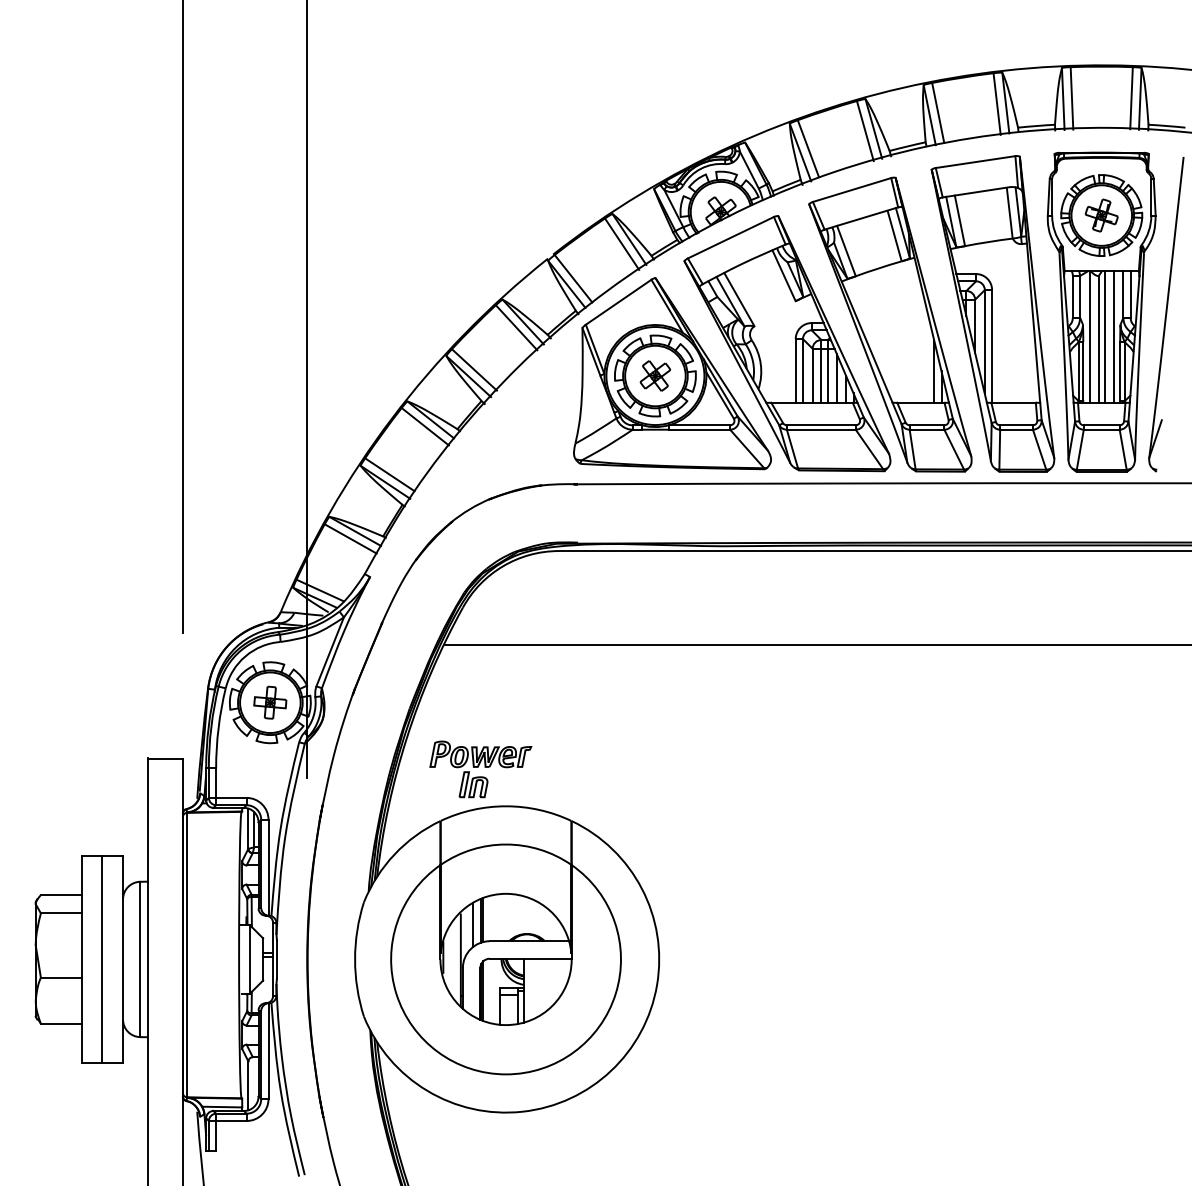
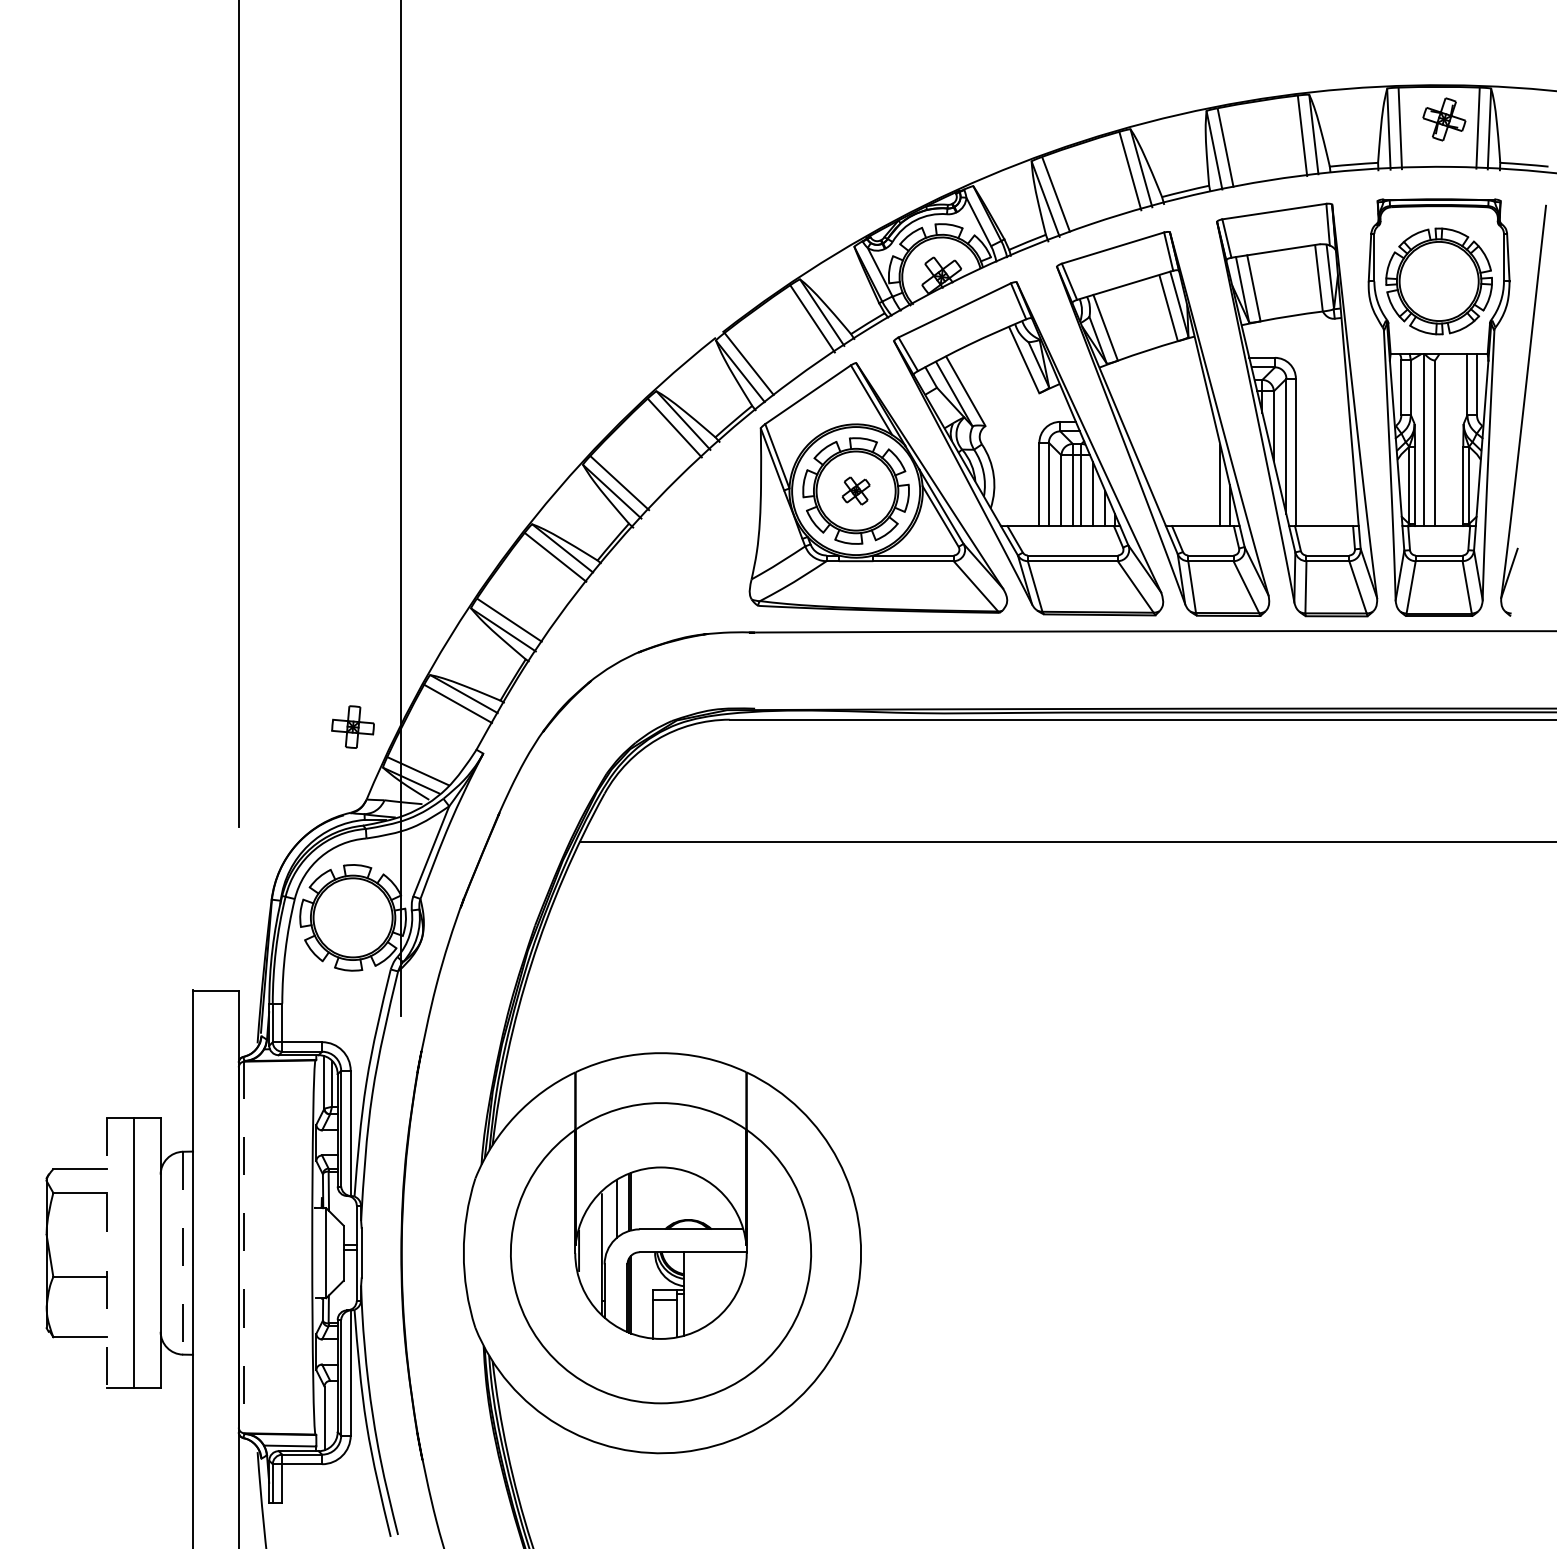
part: (1101, 215) -> (1444, 119), moved
line: (1104, 336) -> (1442, 439), removed
line: (1113, 336) -> (1454, 439), removed
part: (655, 375) -> (856, 490), size x0.7
part: (270, 702) -> (353, 726), moved
part: (480, 769) -> (627, 1005), removed
line: (187, 955) -> (244, 1248), solid -> dashed
line: (81, 959) -> (106, 1253), solid -> dashed
line: (140, 959) -> (183, 1253), solid -> dashed

